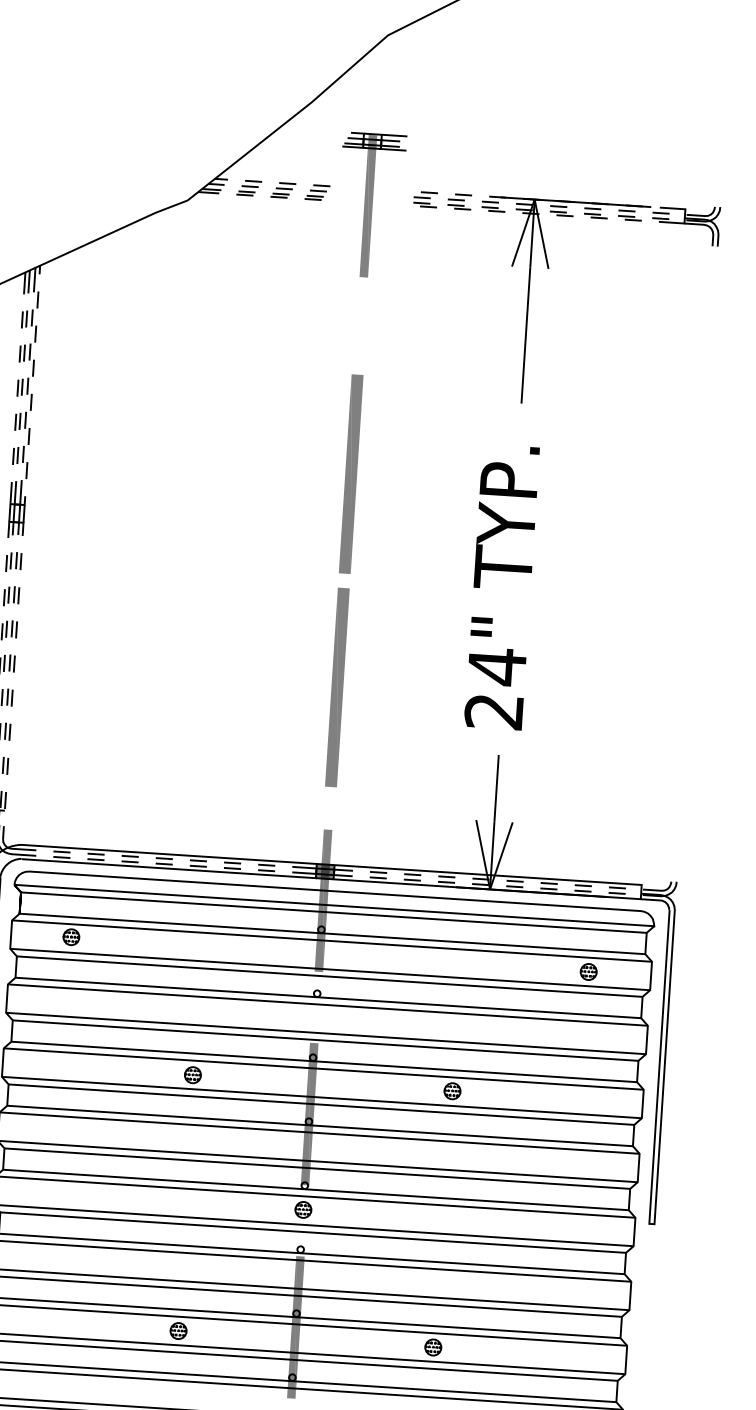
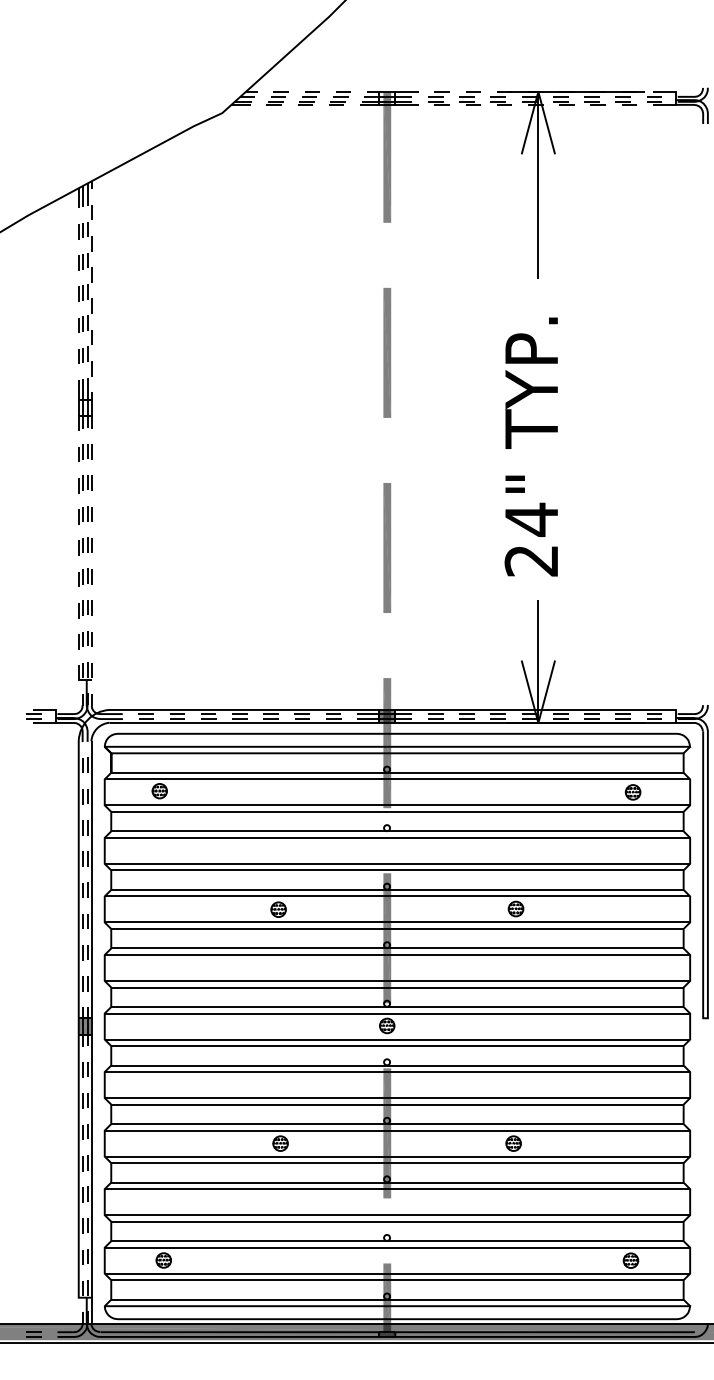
part: (370, 205) -> (389, 156), moved
part: (350, 473) -> (386, 352), size x0.71
part: (336, 686) -> (386, 547), size x0.71

